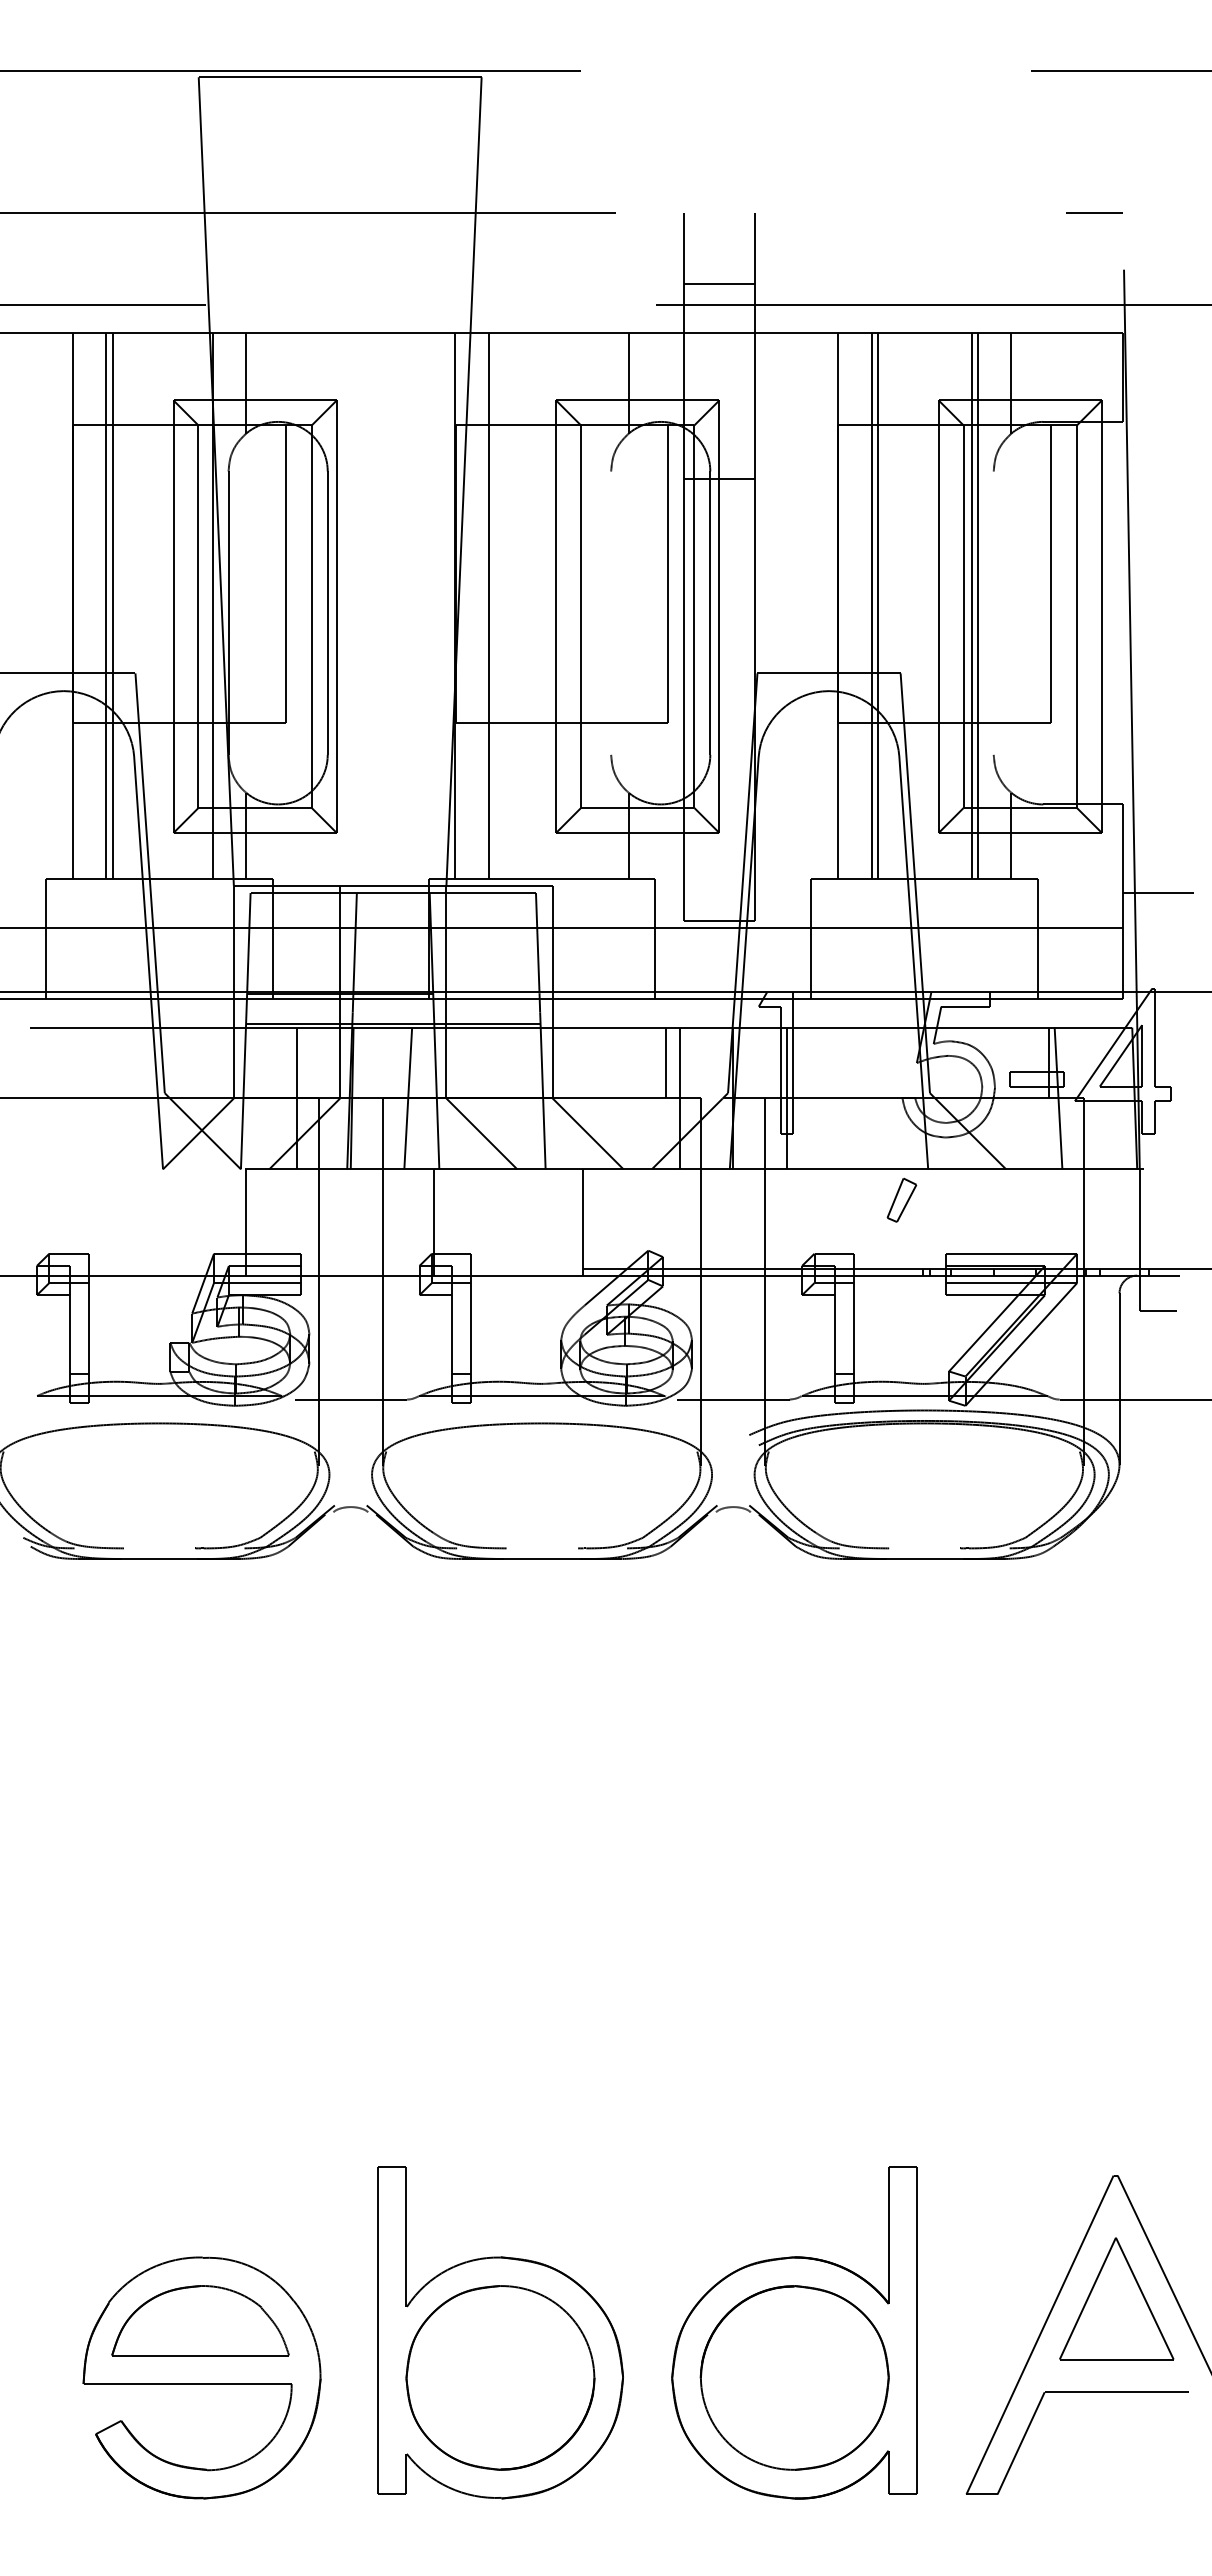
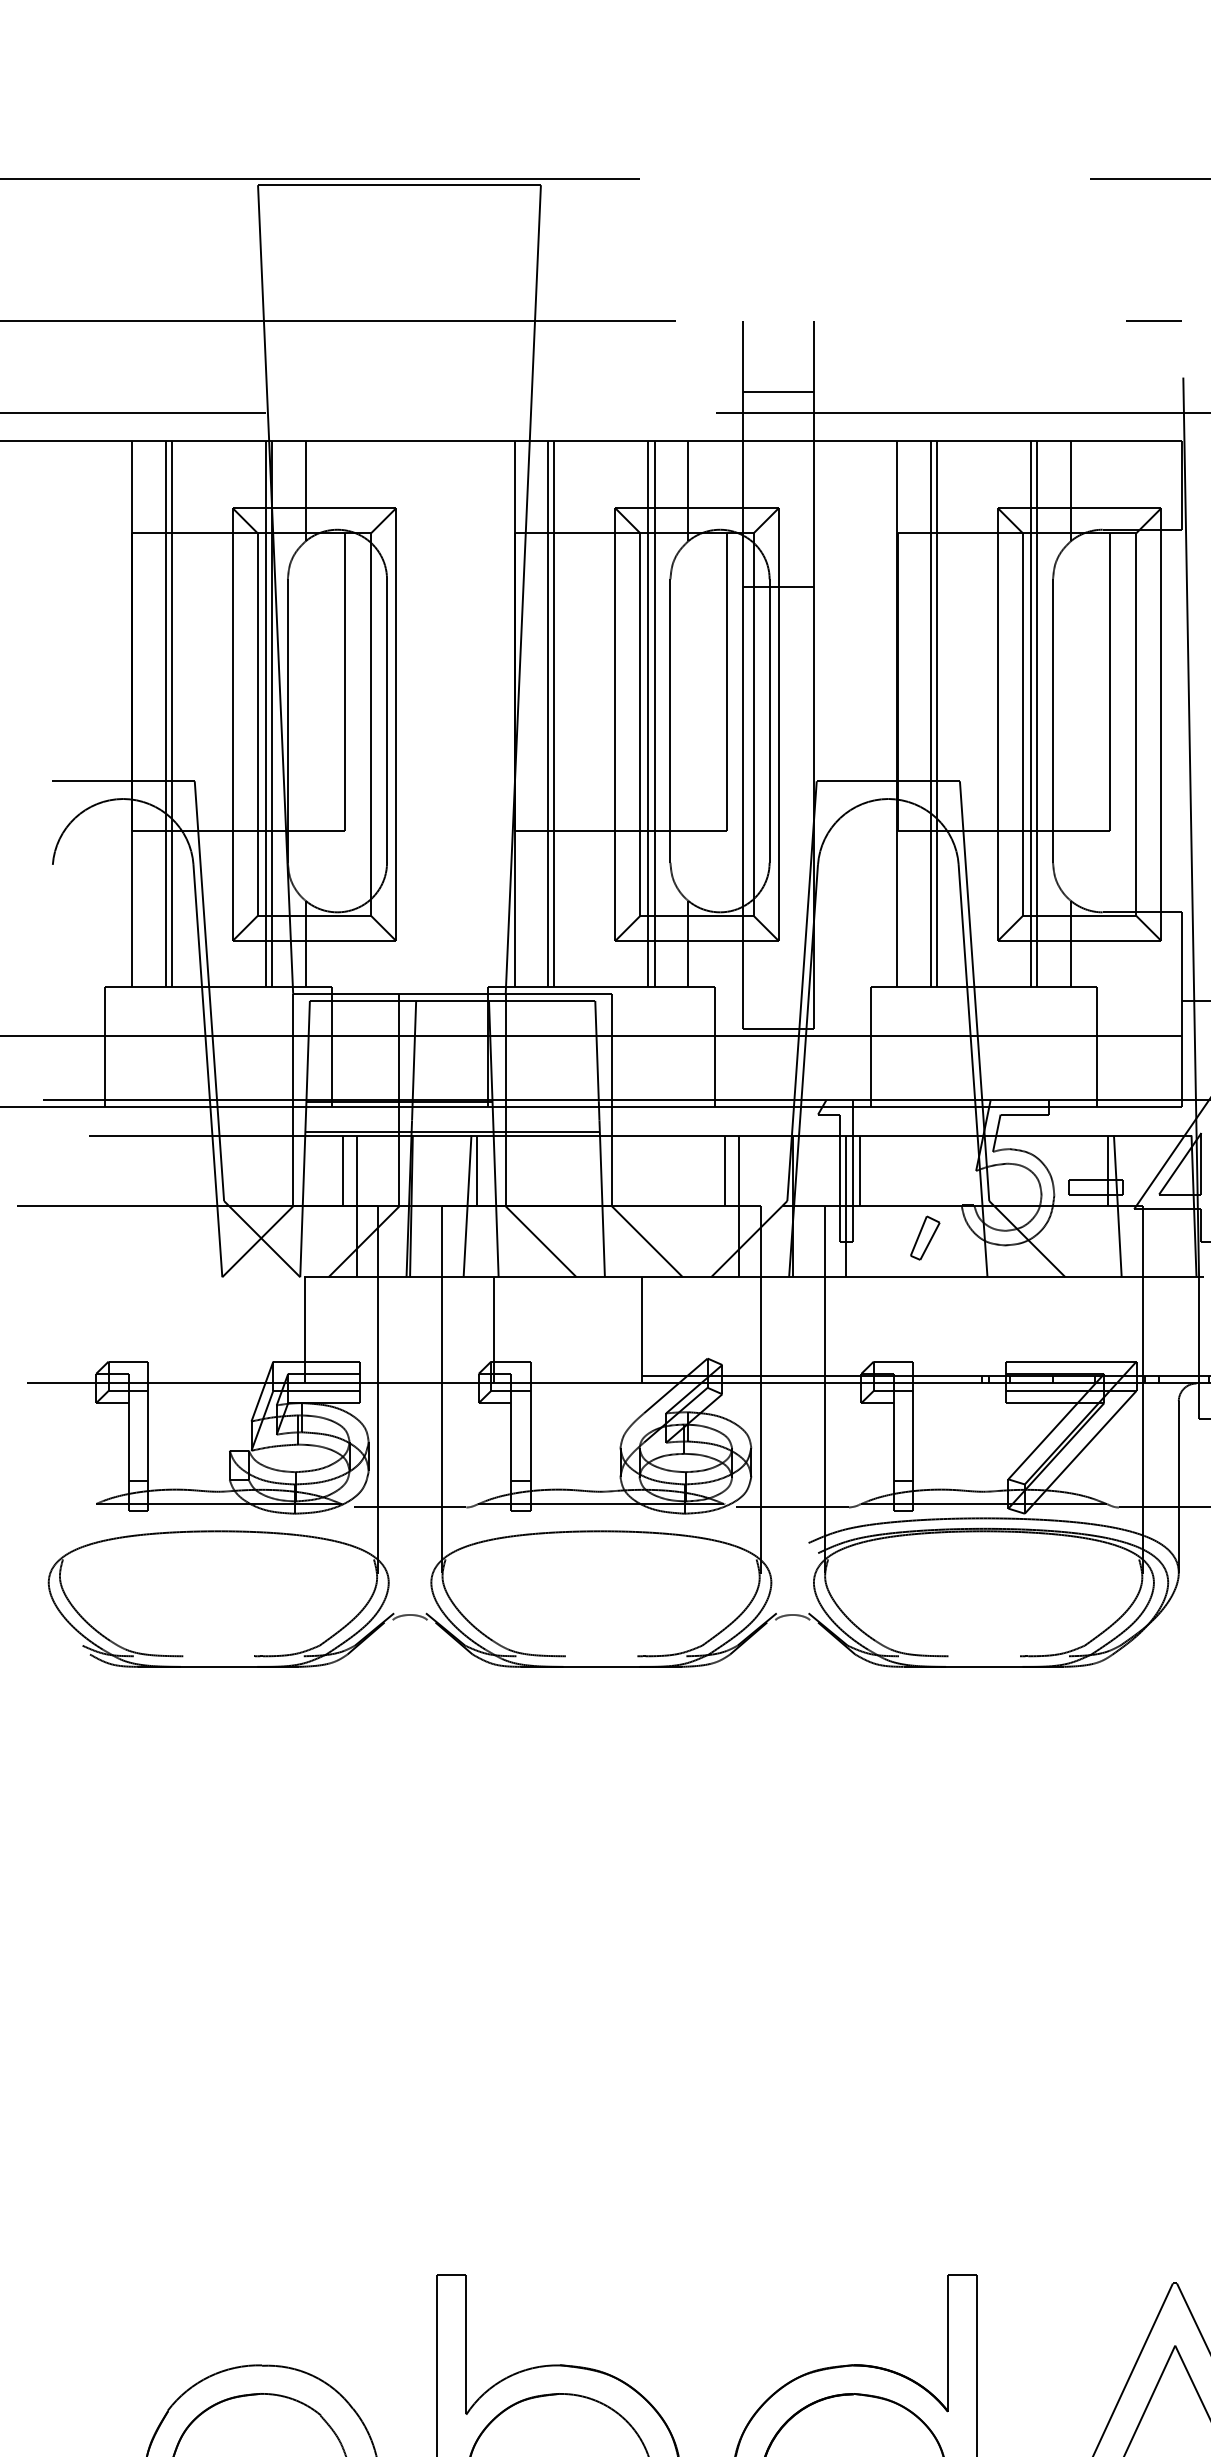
line: (206, 605) -> (265, 713), added
line: (495, 605) -> (554, 713), added
line: (589, 605) -> (648, 713), added
line: (595, 605) -> (654, 713), added
line: (611, 612) -> (670, 720), added
line: (993, 612) -> (1052, 720), added
line: (283, 1062) -> (342, 1170), added
line: (418, 1062) -> (477, 1170), added
line: (800, 1062) -> (859, 1170), added
part: (901, 1199) -> (924, 1237), moved

